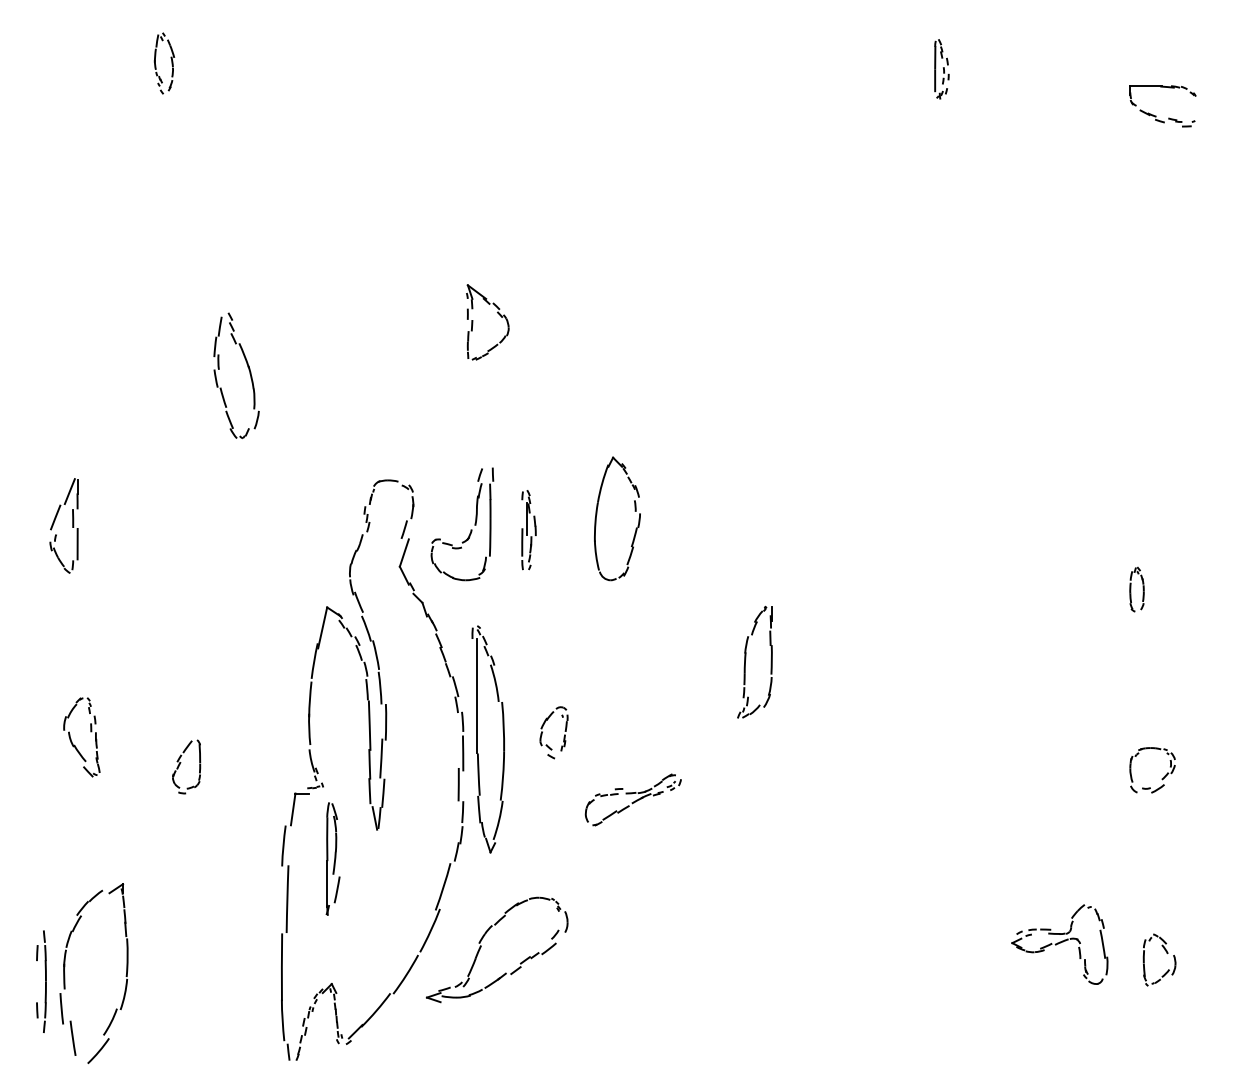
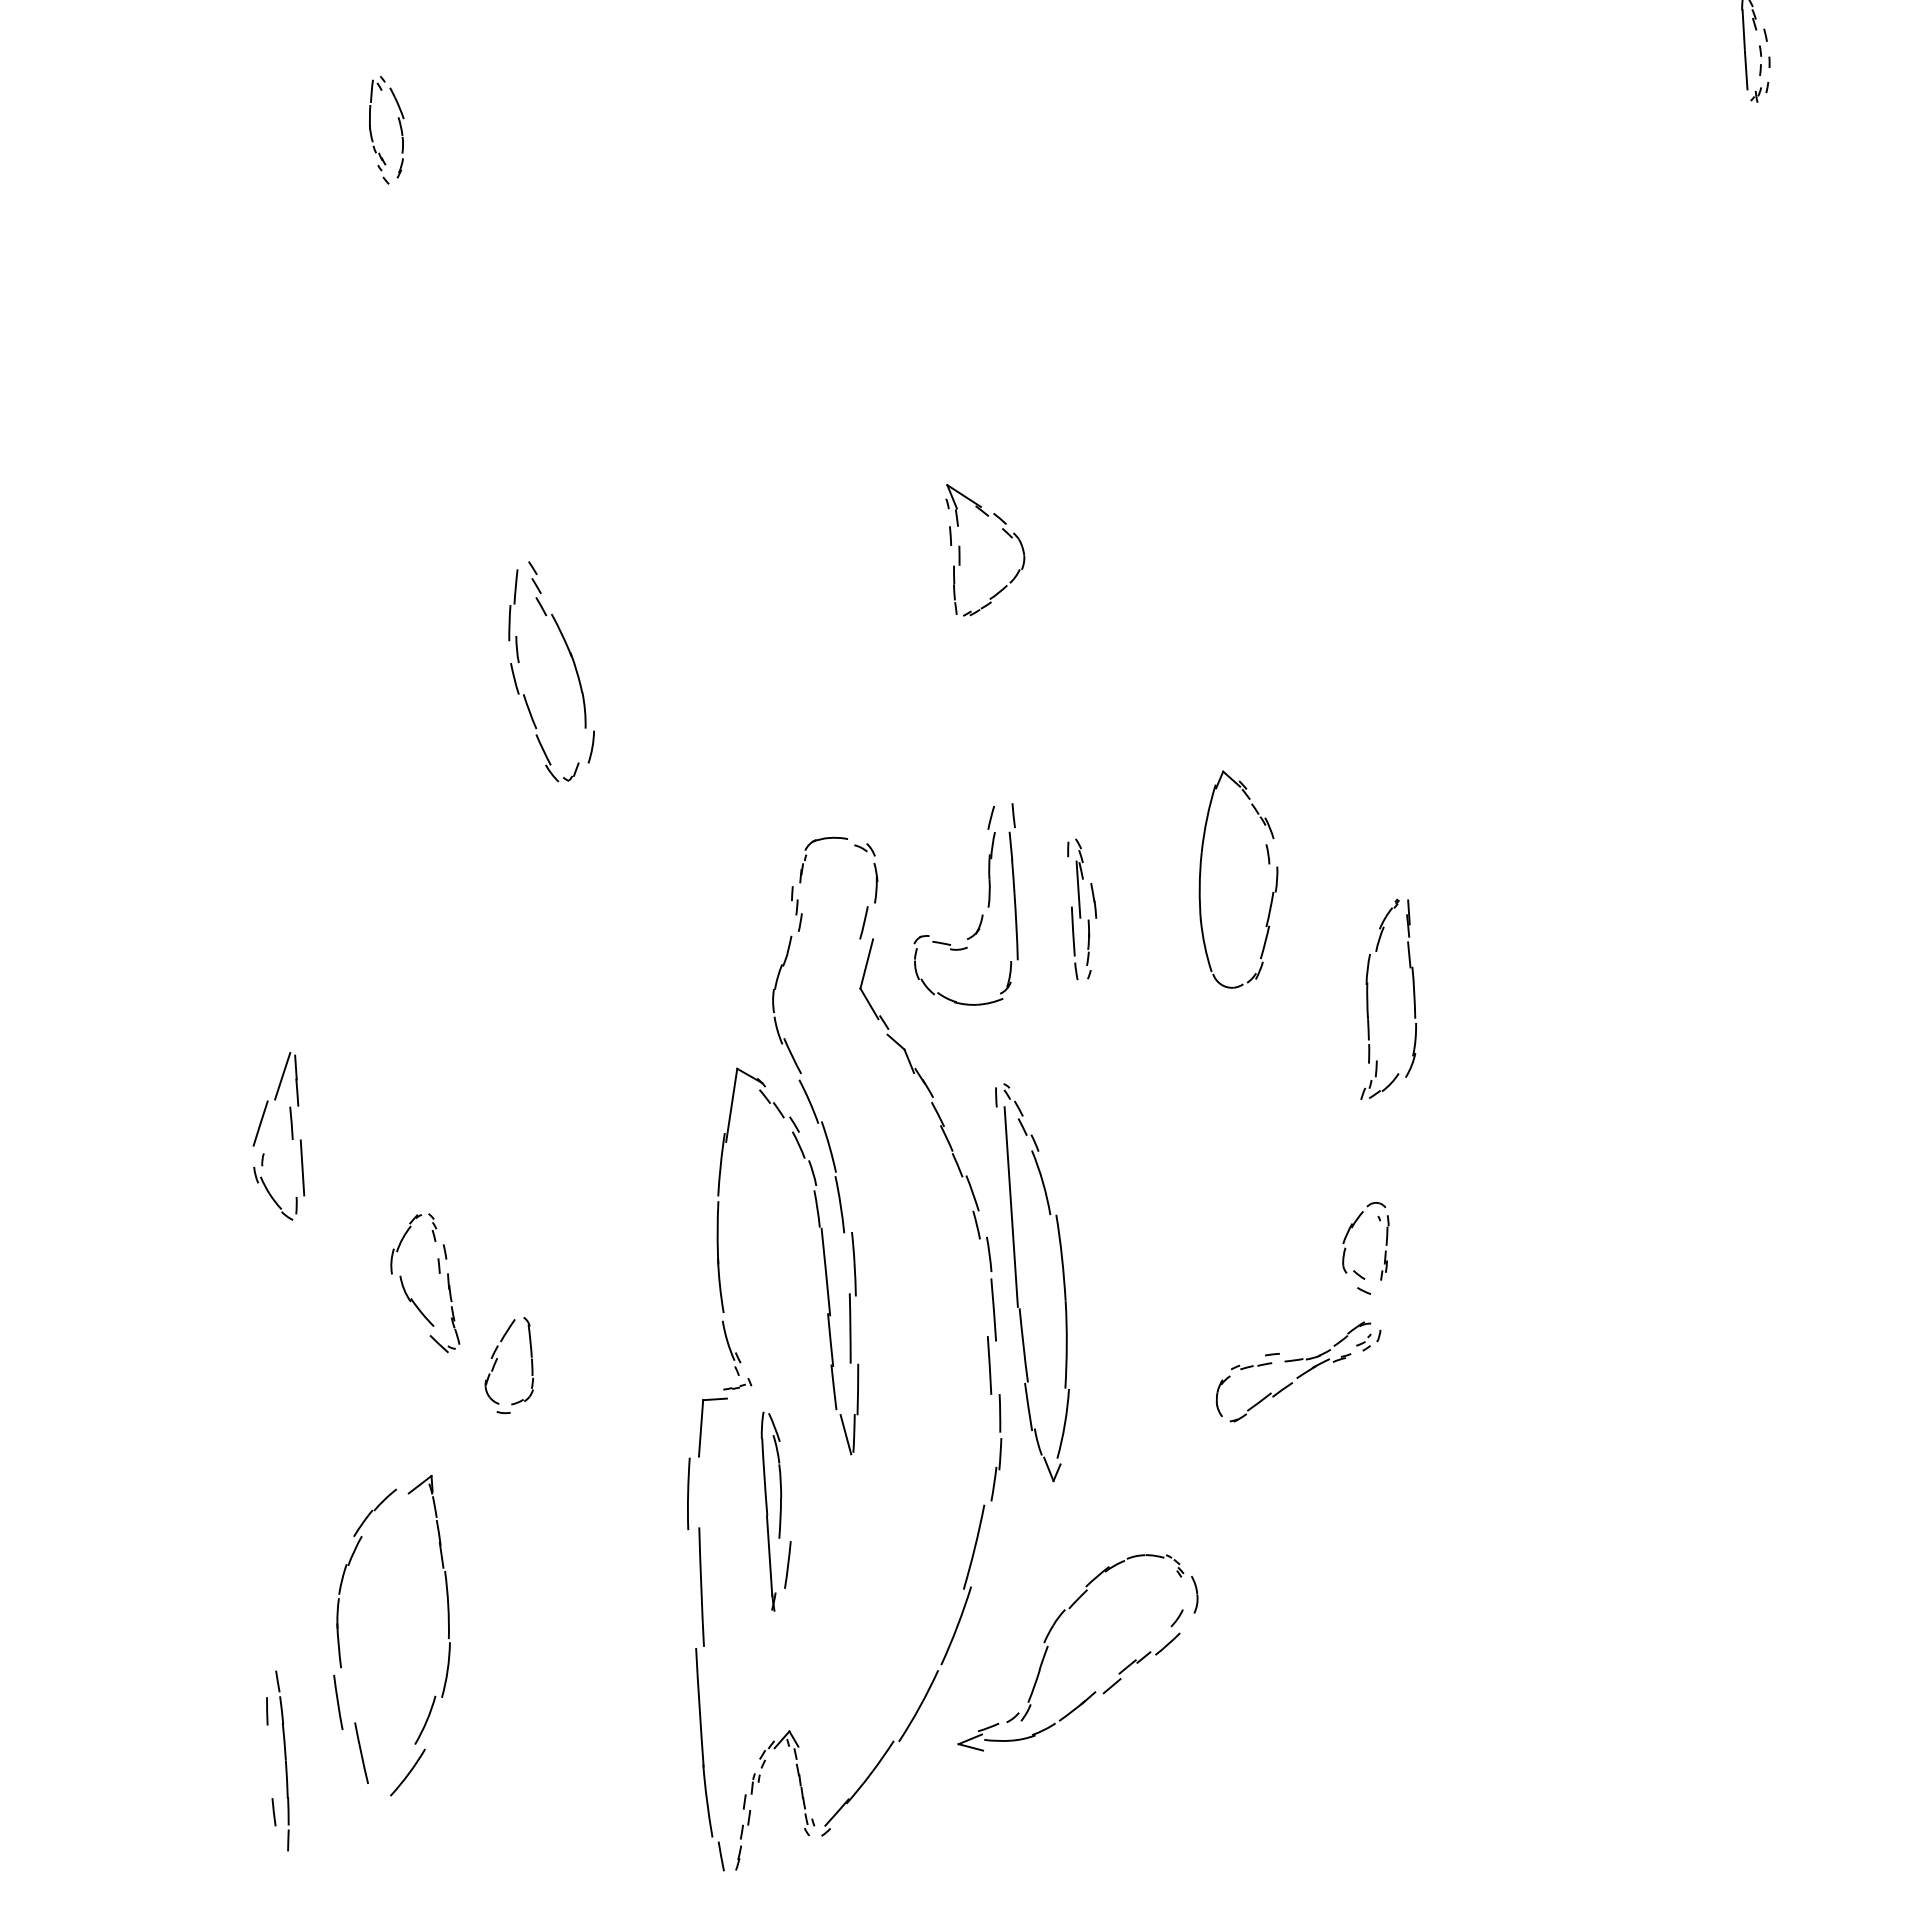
part: (72, 525) -> (291, 1135), moved
part: (746, 659) -> (1369, 995), moved
part: (563, 736) -> (1383, 1254), moved
part: (72, 741) -> (407, 1292), moved
part: (65, 973) -> (340, 1639), moved

